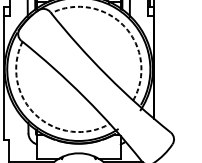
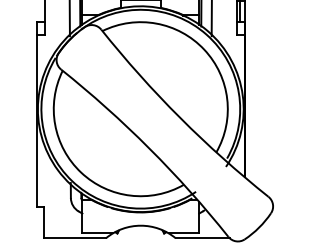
arc: (124, 26) -> (204, 49), dashed -> solid
arc: (36, 115) -> (81, 172), dashed -> solid

